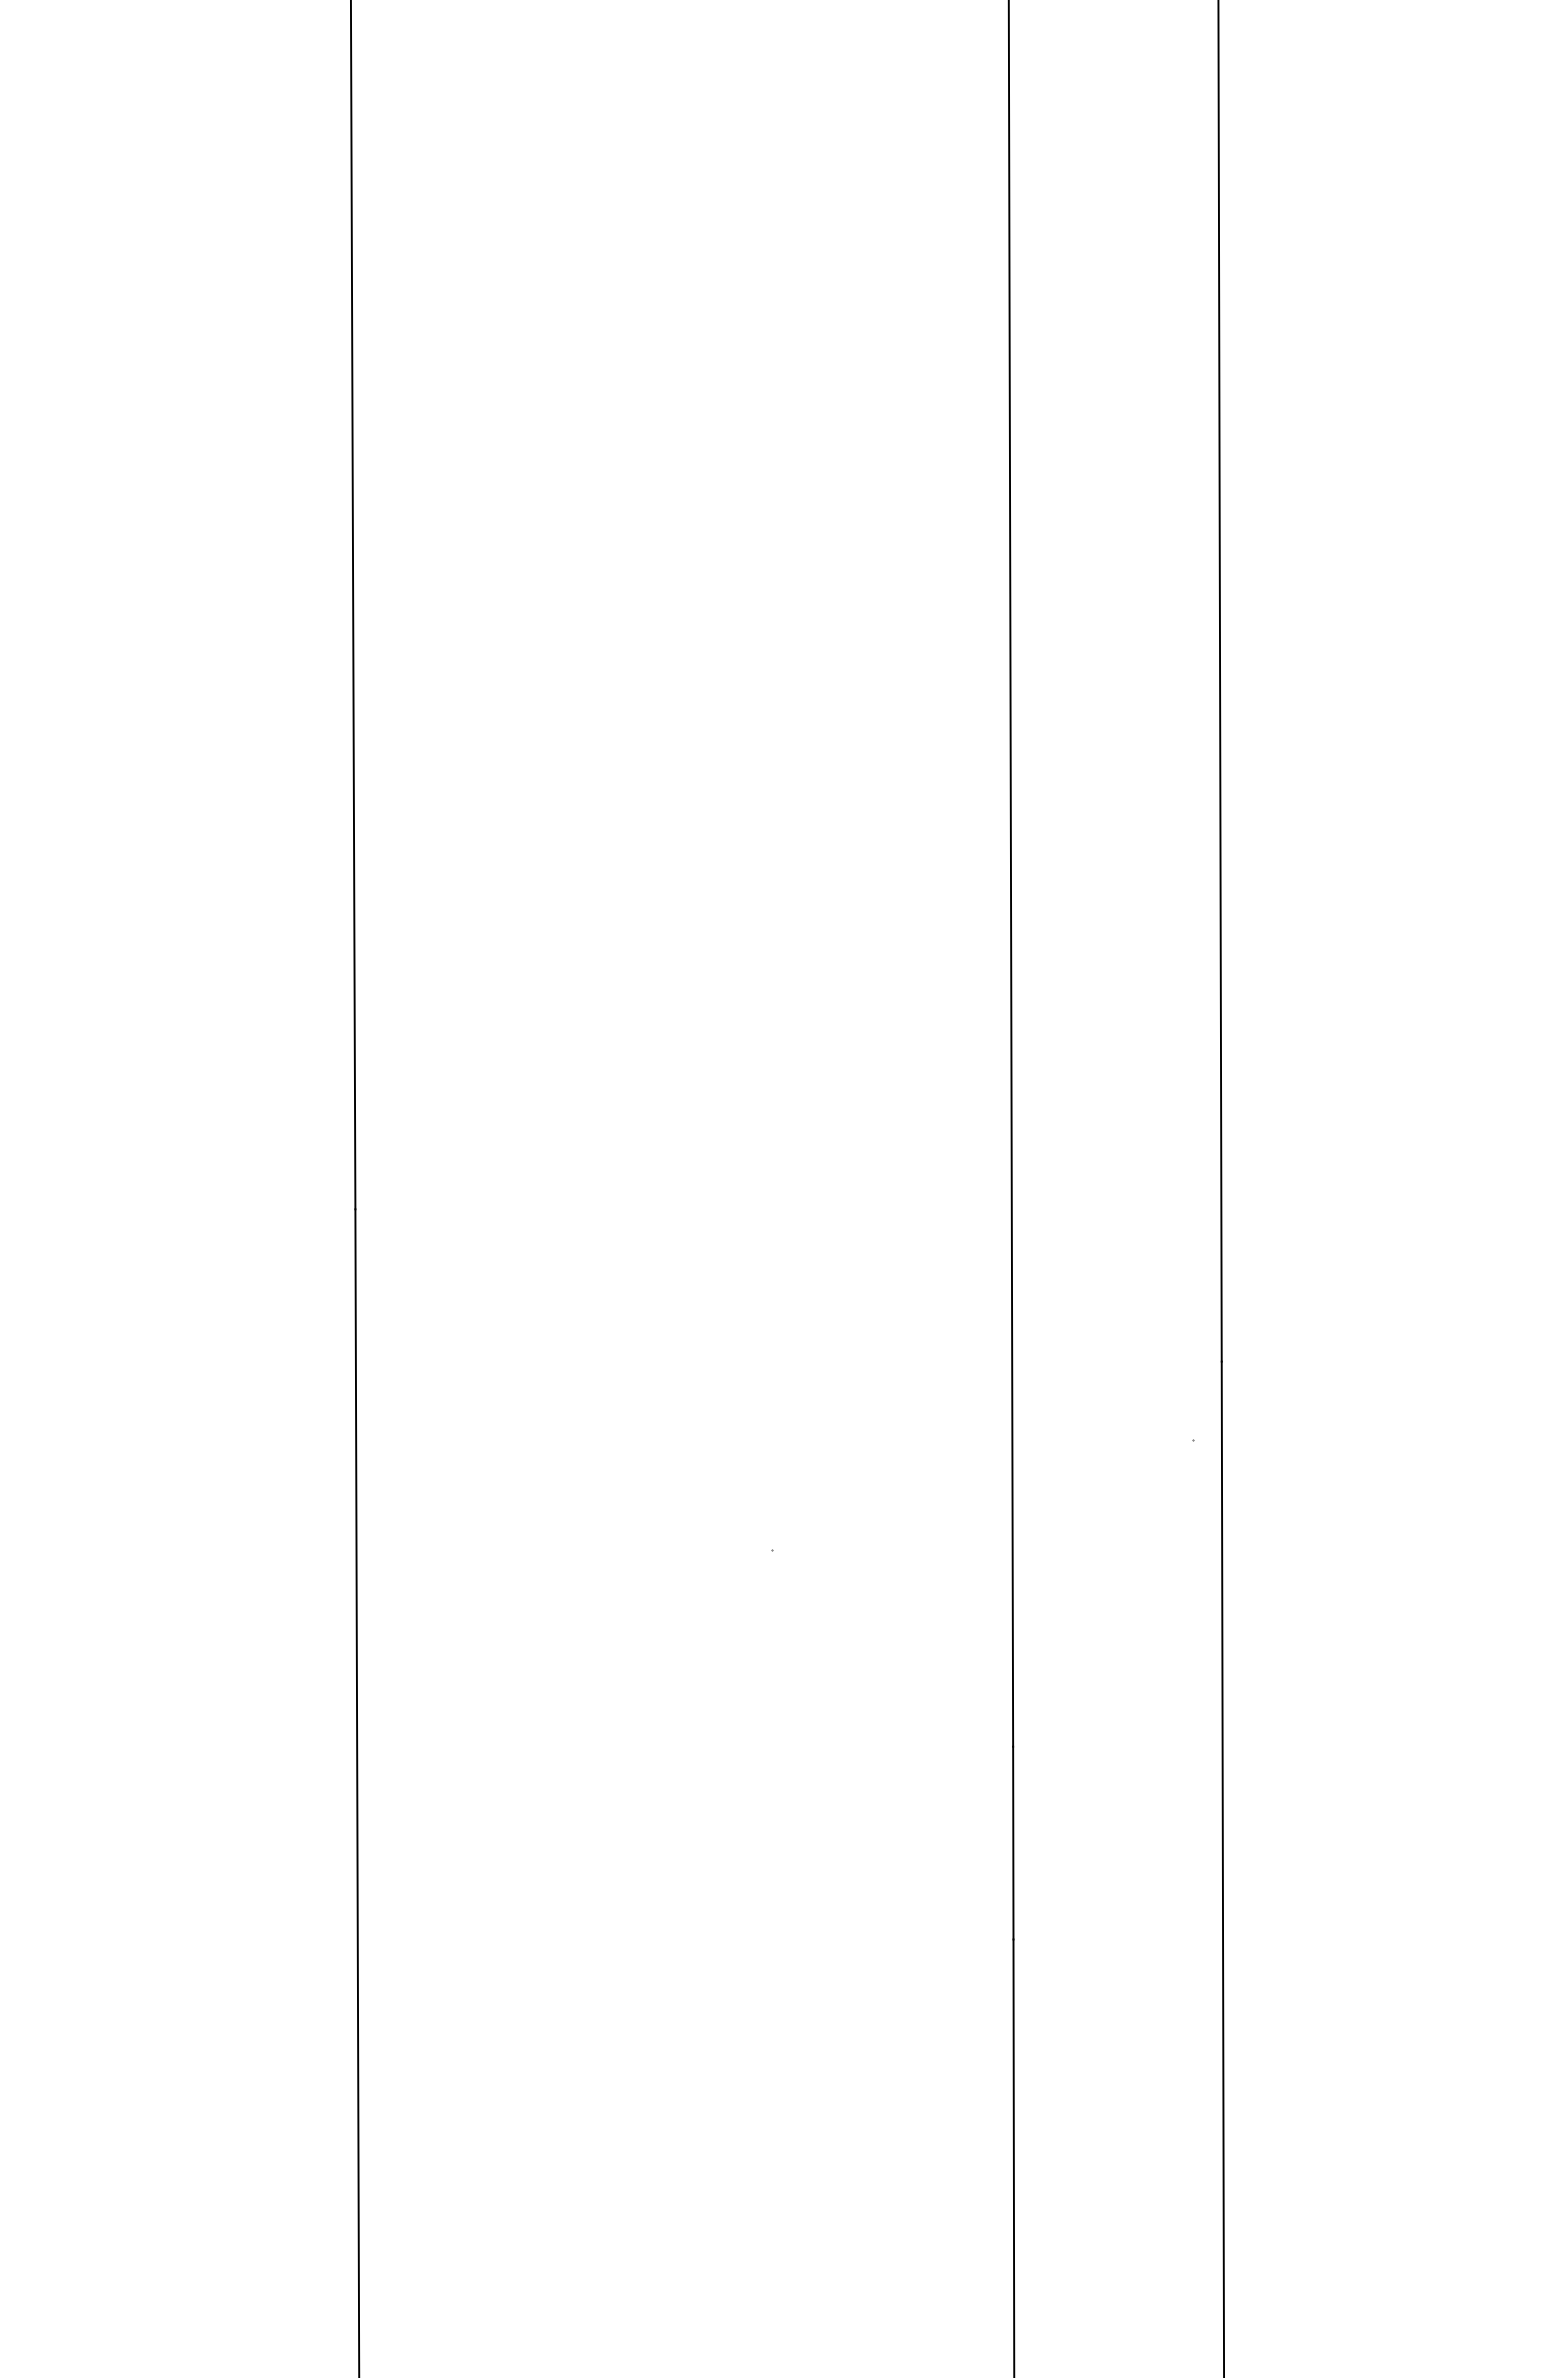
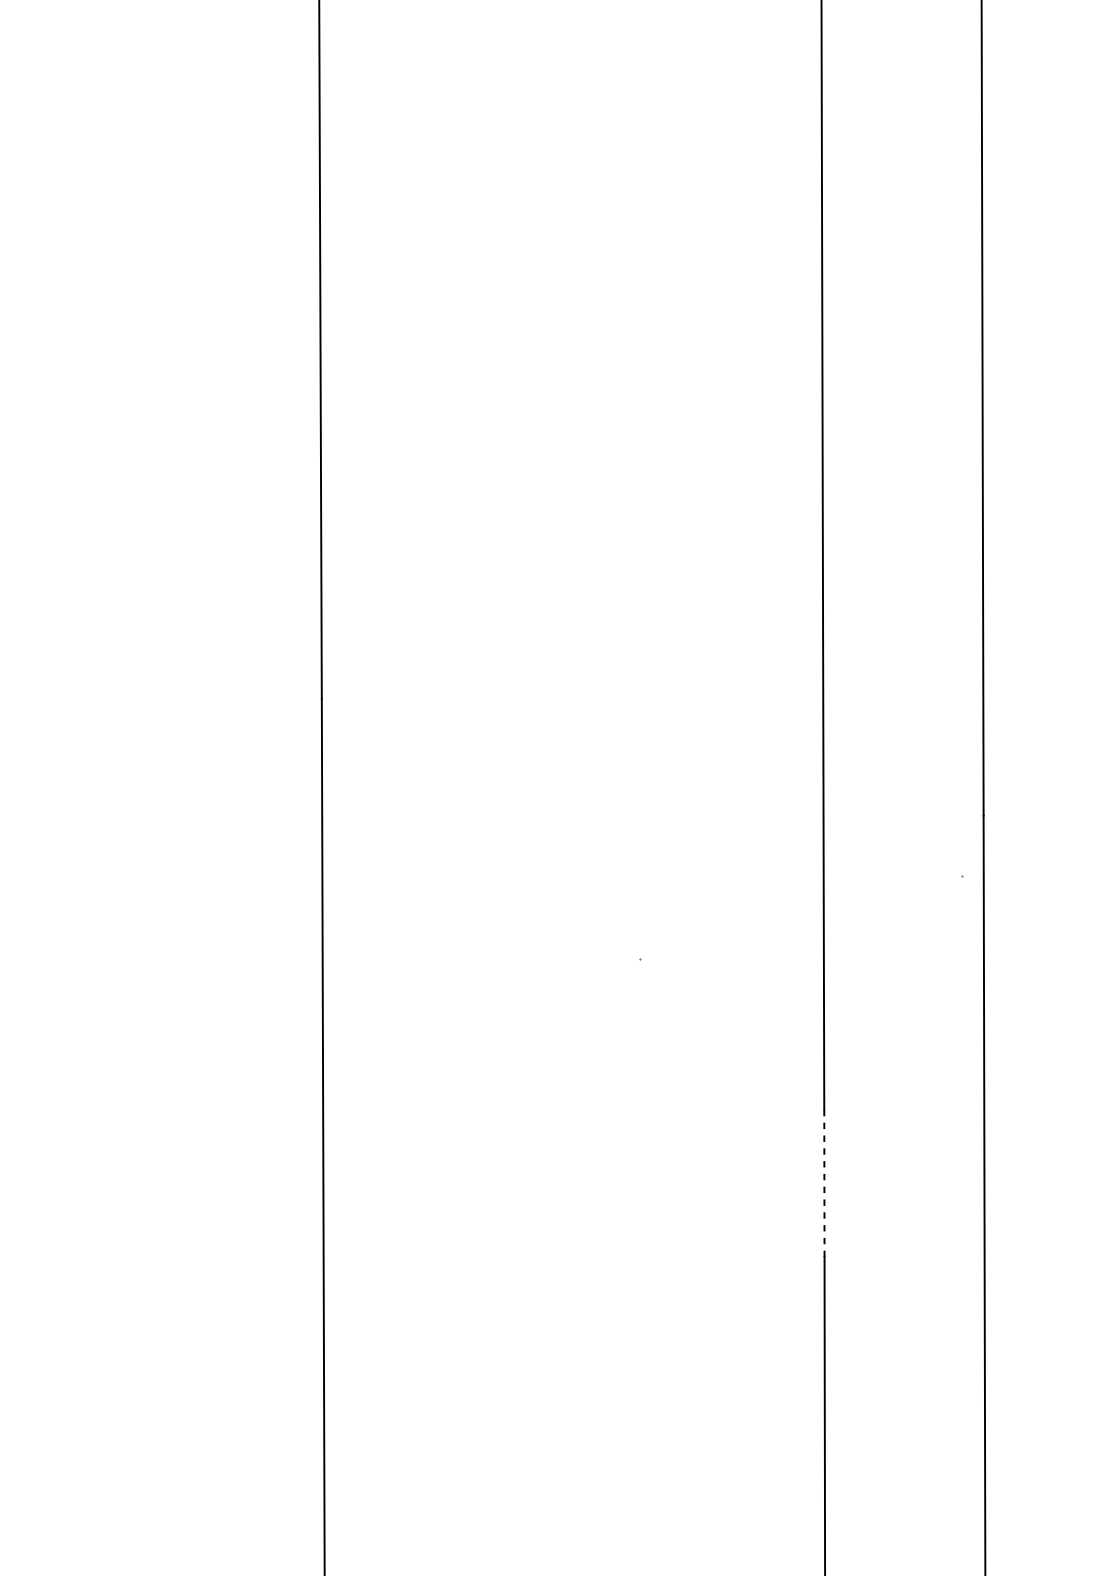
line: (1013, 1842) -> (824, 1182), solid -> dashed

